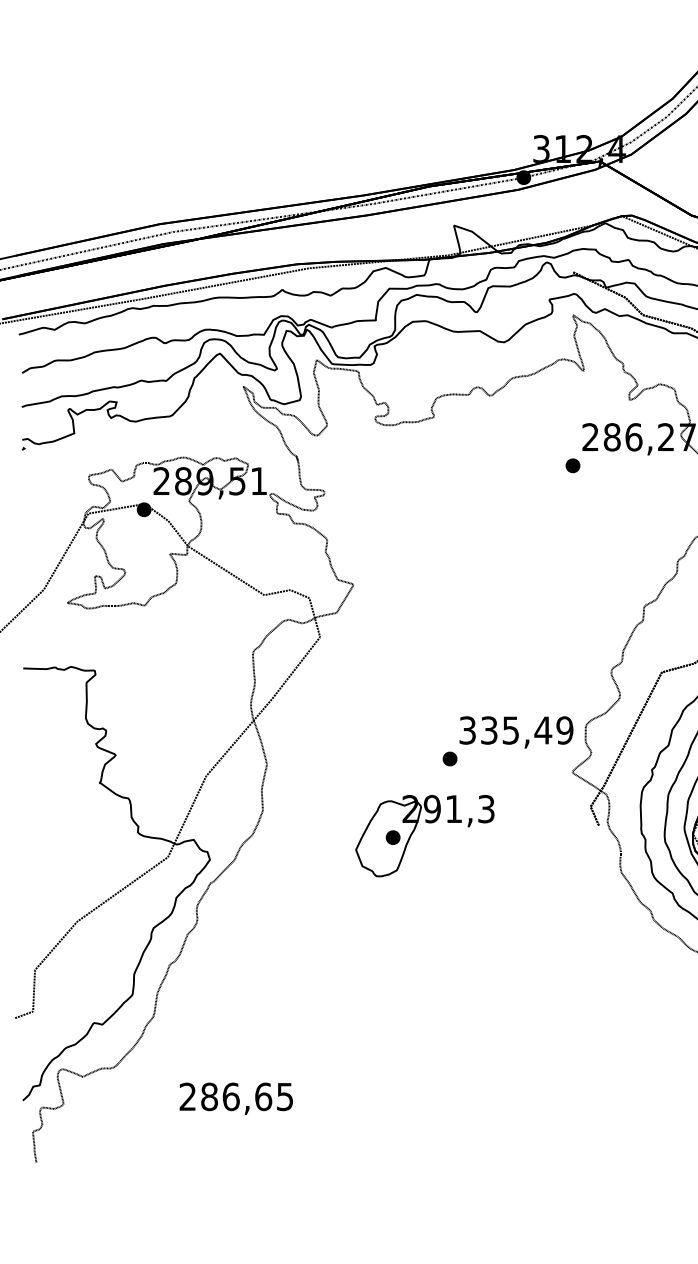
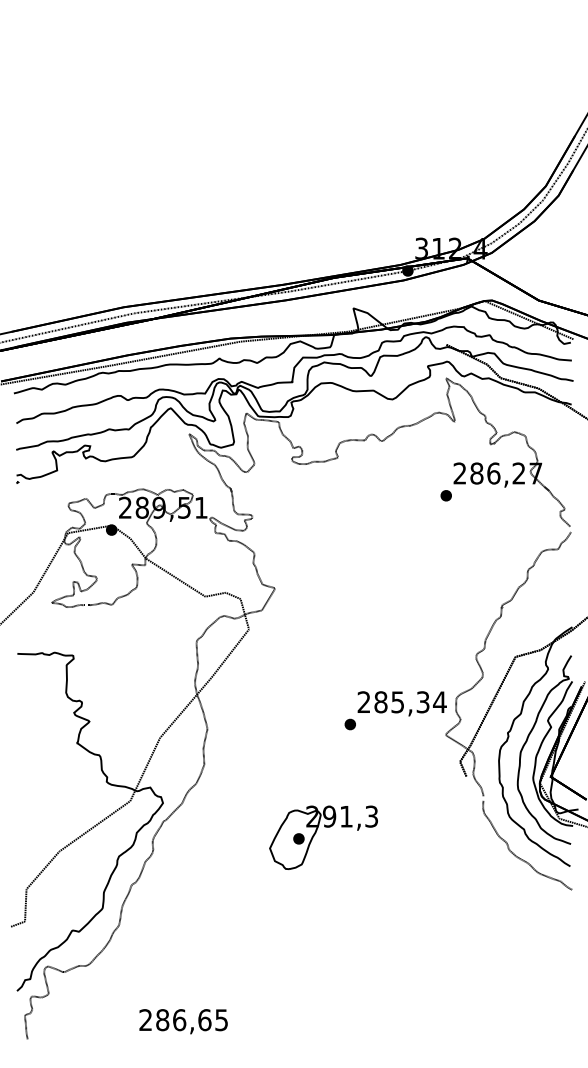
text: (515, 730) -> (401, 702), 335,49 -> 285,34
part: (415, 830) -> (316, 833), moved
text: (236, 1098) -> (183, 1021), moved

